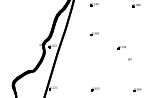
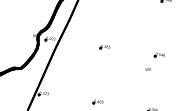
part: (94, 33) -> (104, 46), moved
part: (121, 47) -> (158, 55), moved

